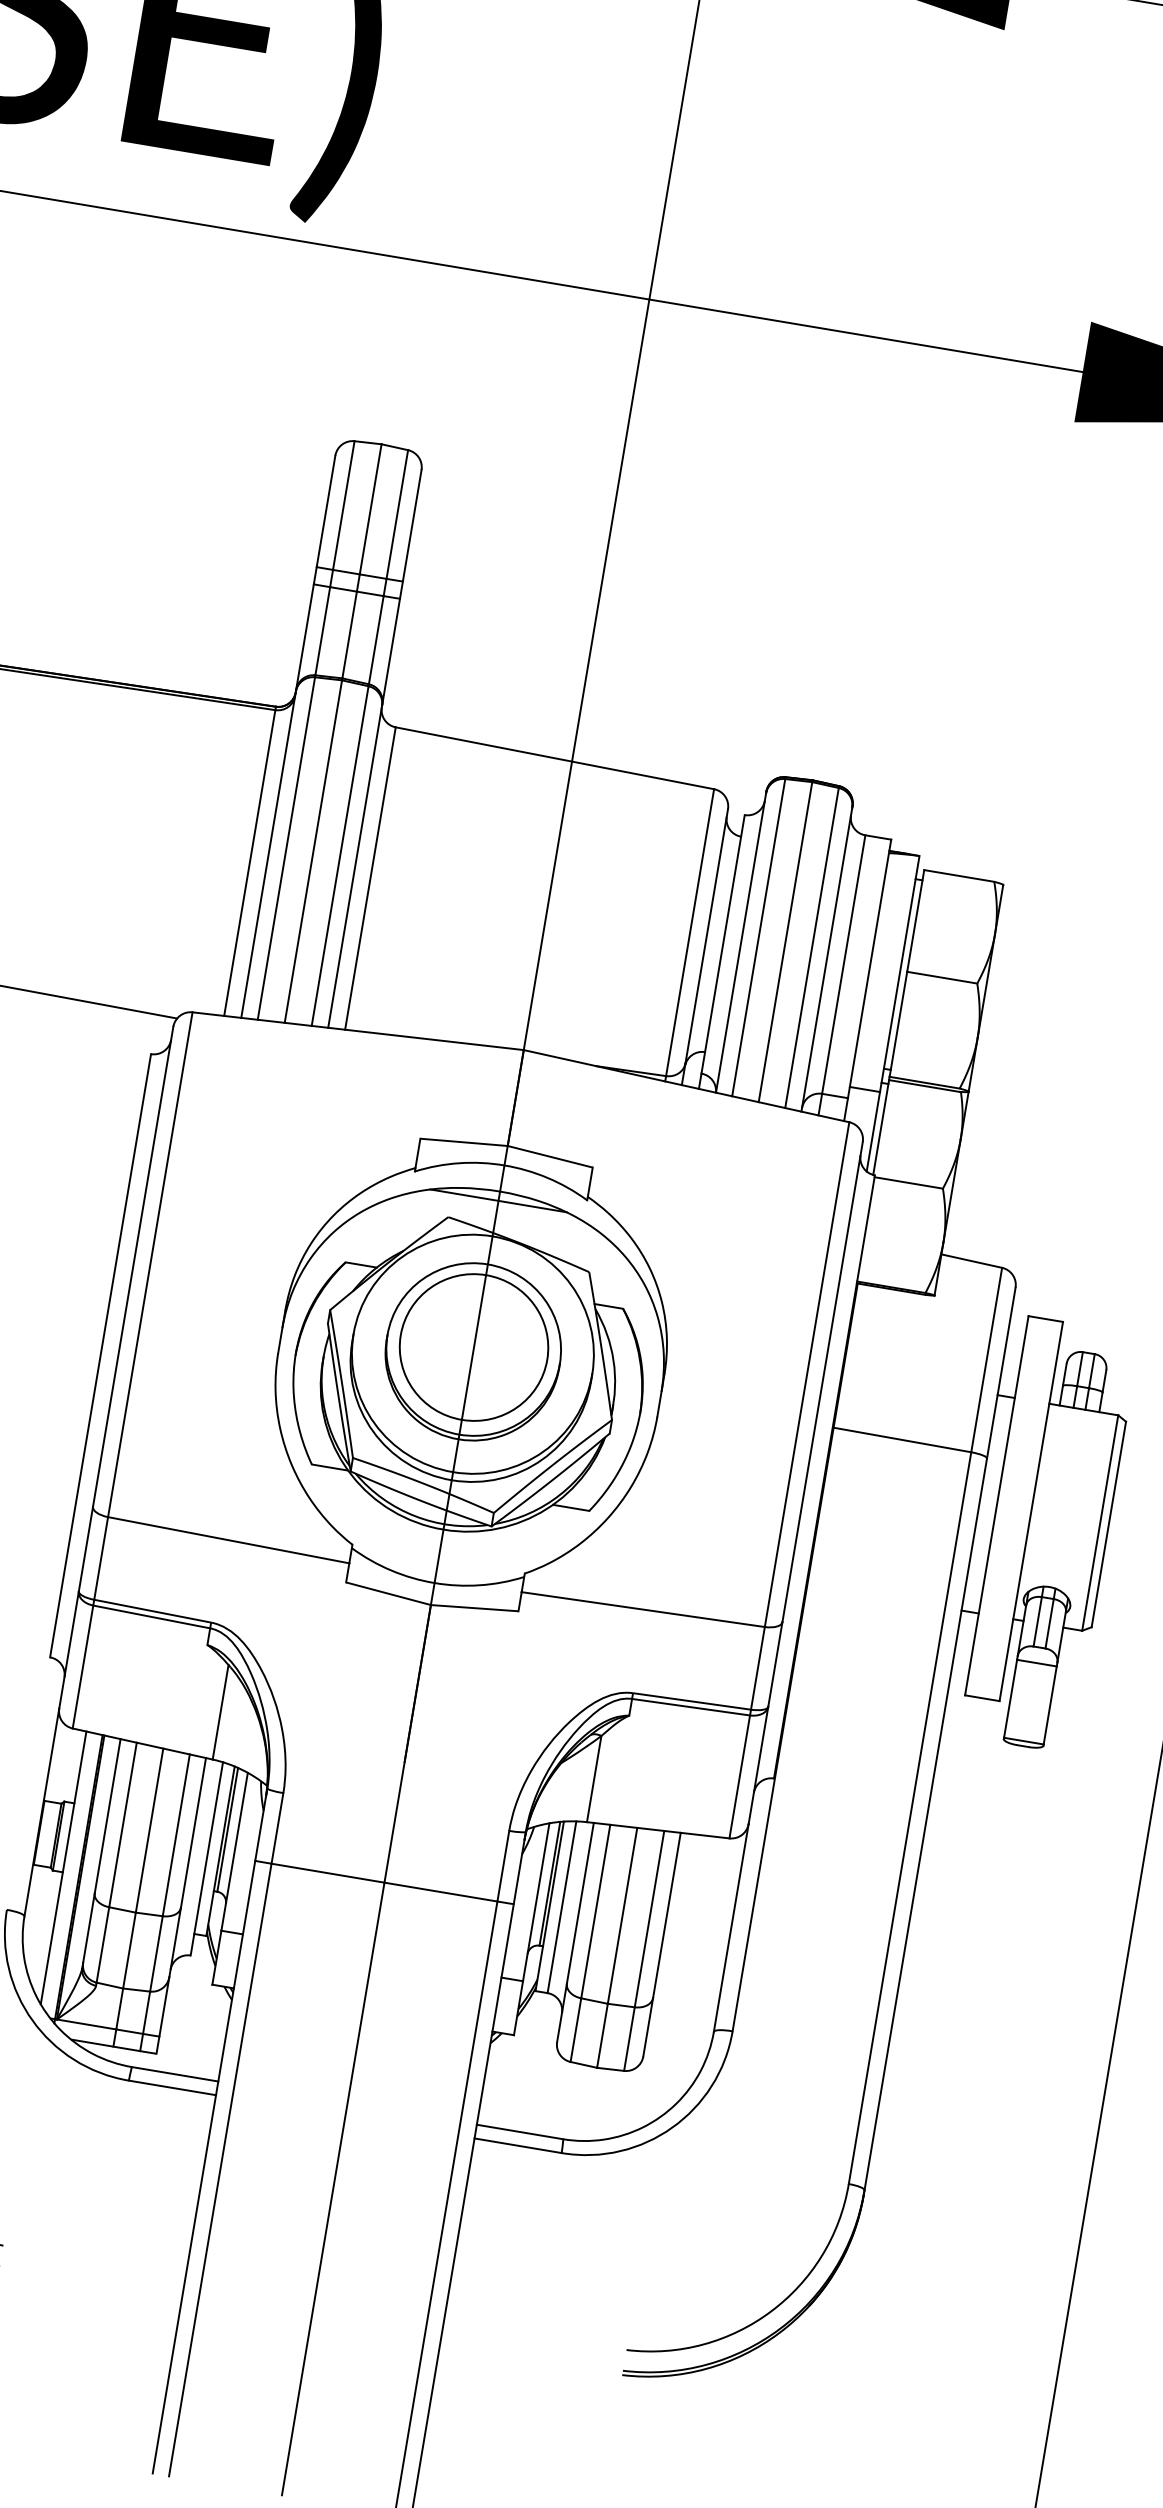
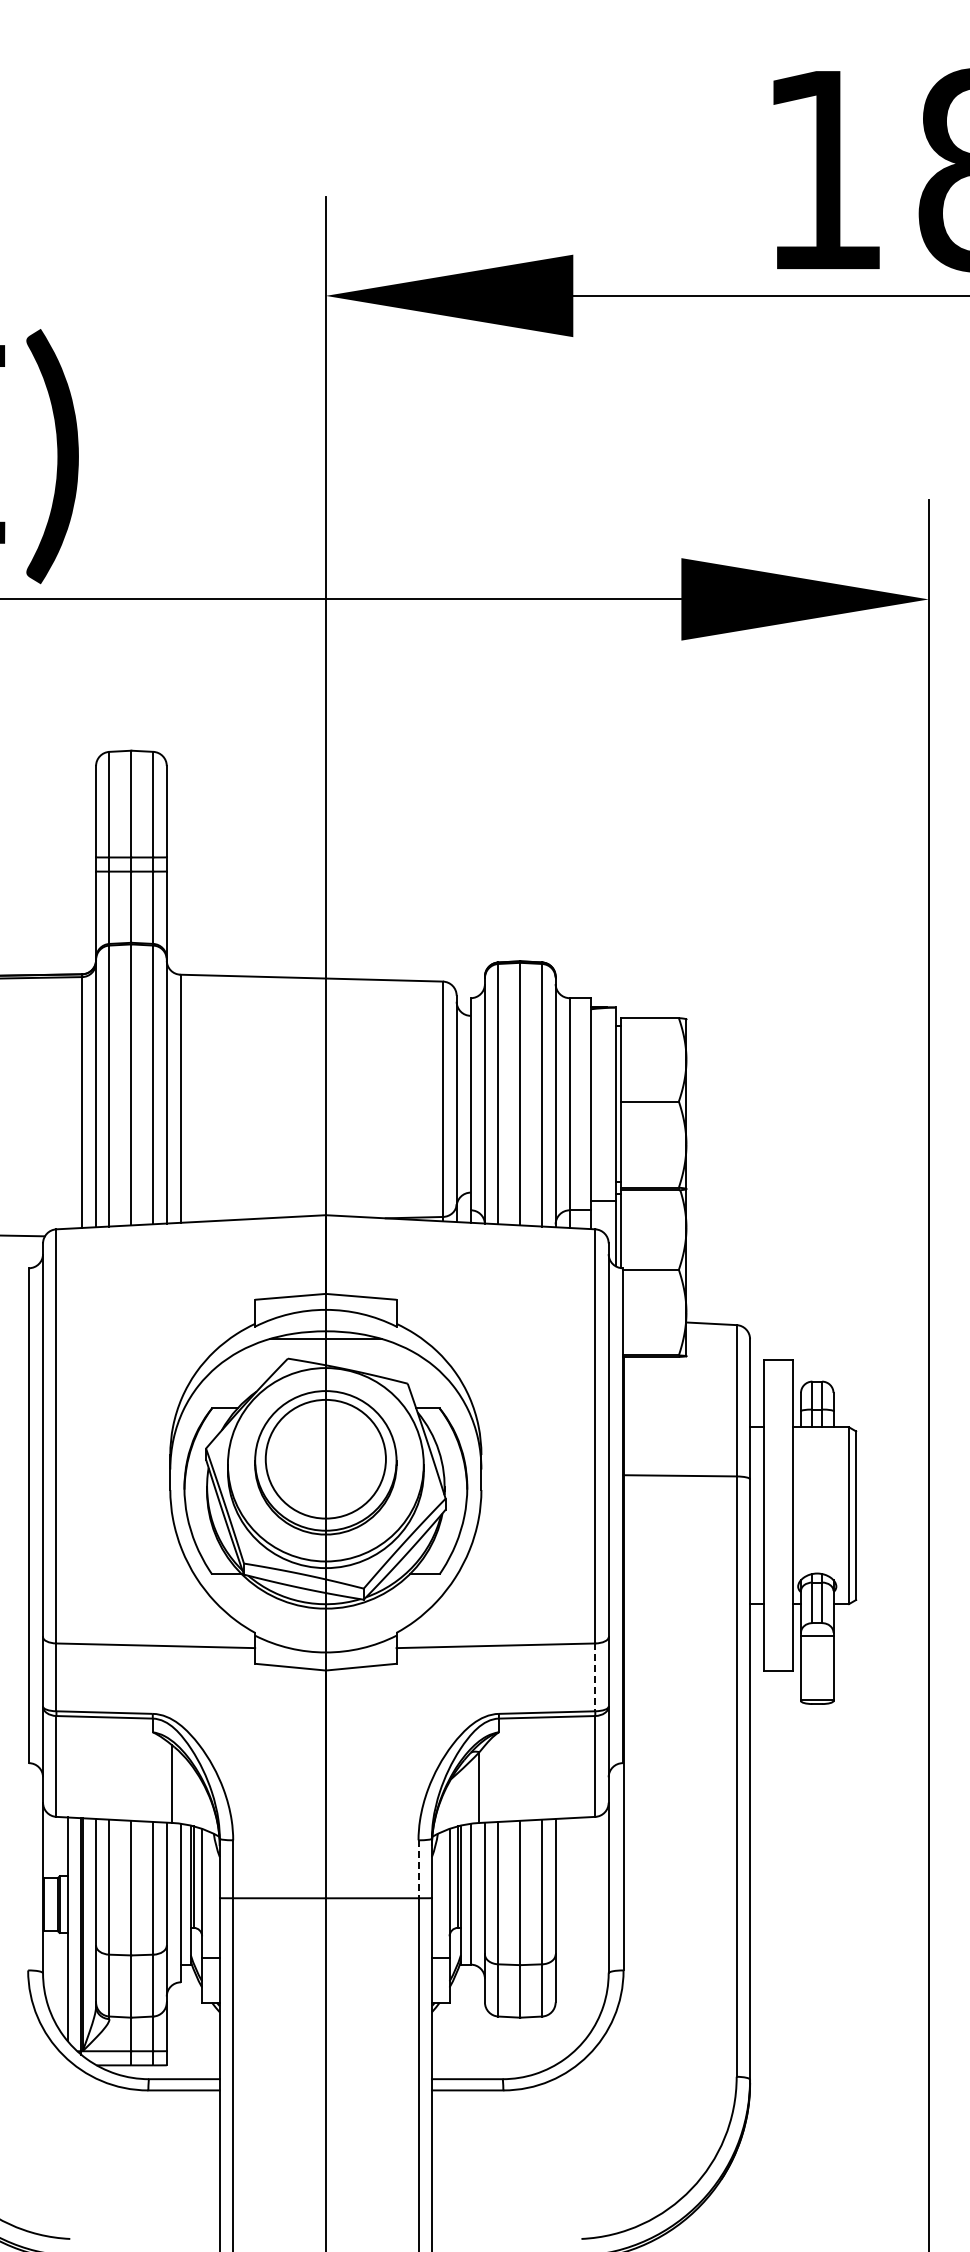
line: (758, 1668) -> (595, 1677), solid -> dashed
line: (503, 1866) -> (418, 1869), solid -> dashed

